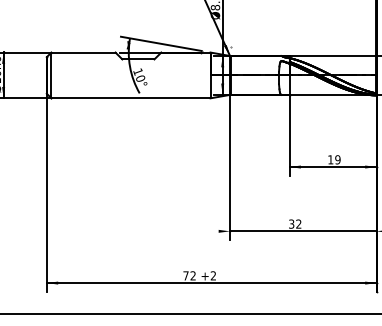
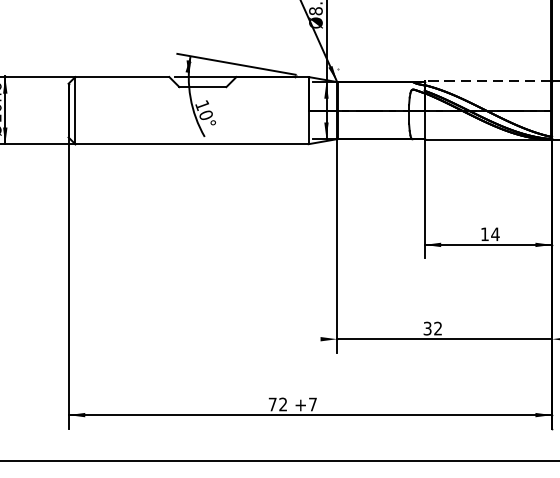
line: (332, 55) -> (487, 81), solid -> dashed
text: (337, 159) -> (494, 233), 19 -> 14
text: (212, 275) -> (311, 403), +2 -> +7

